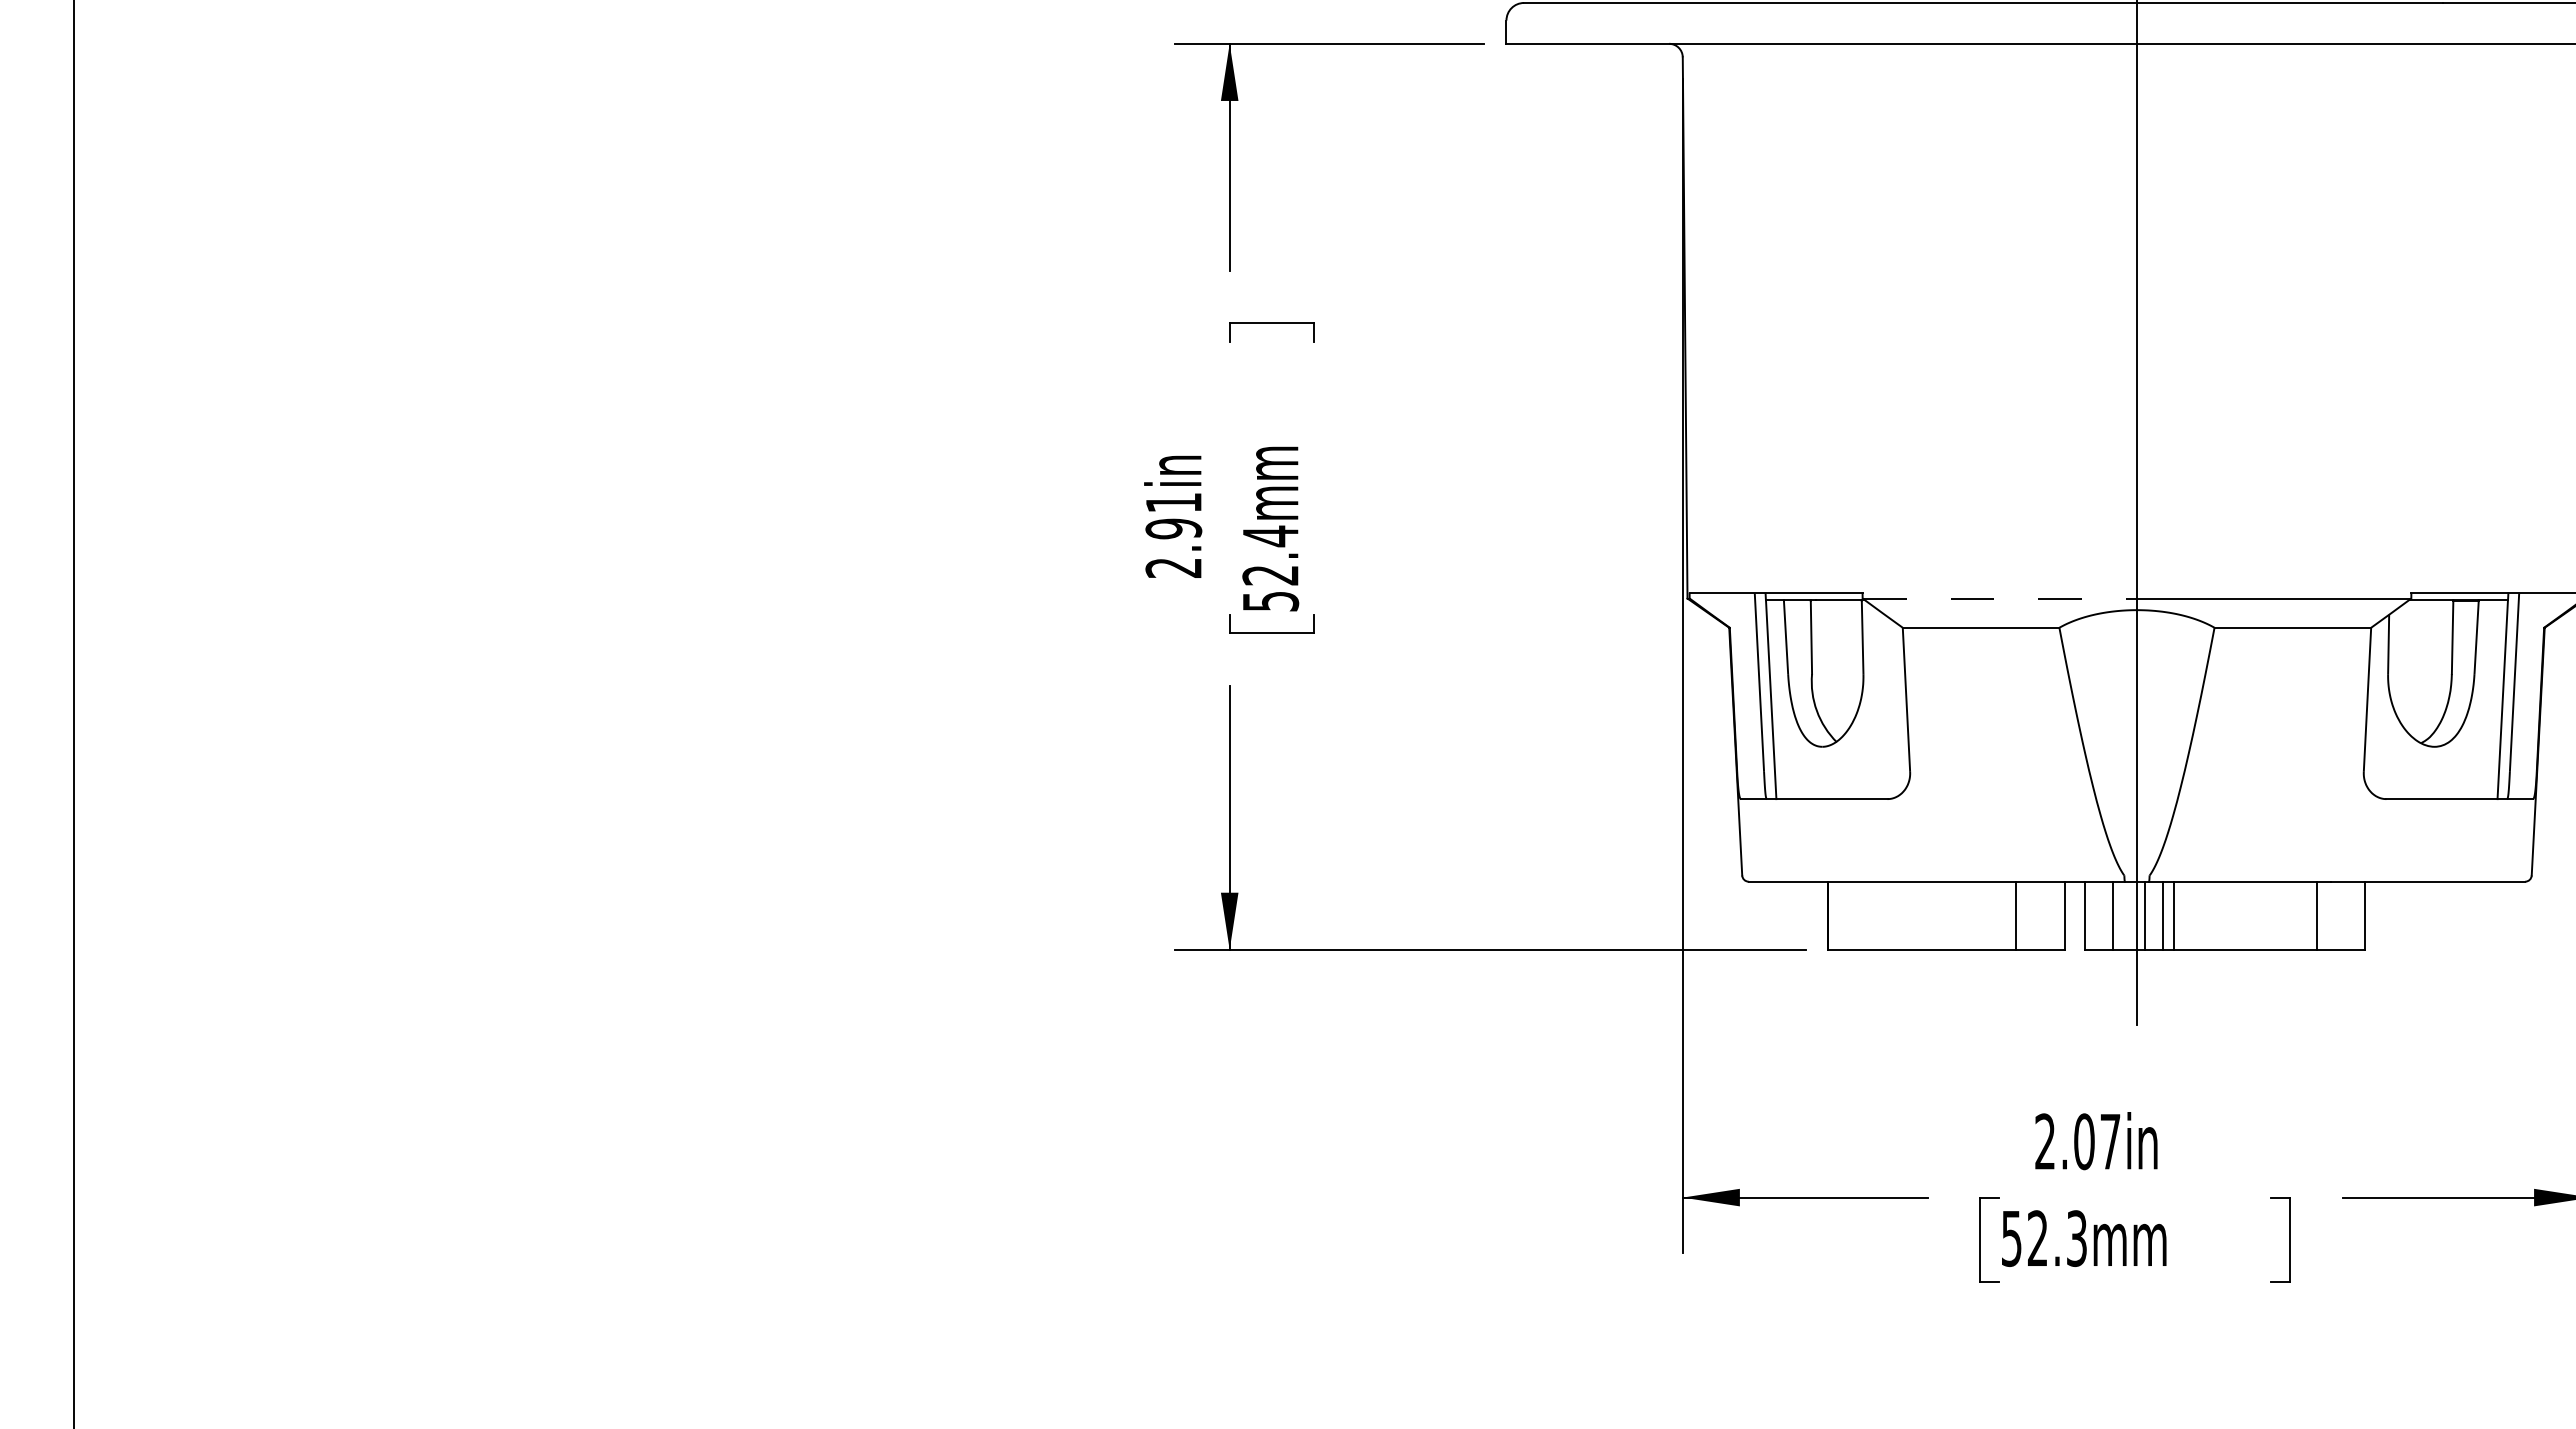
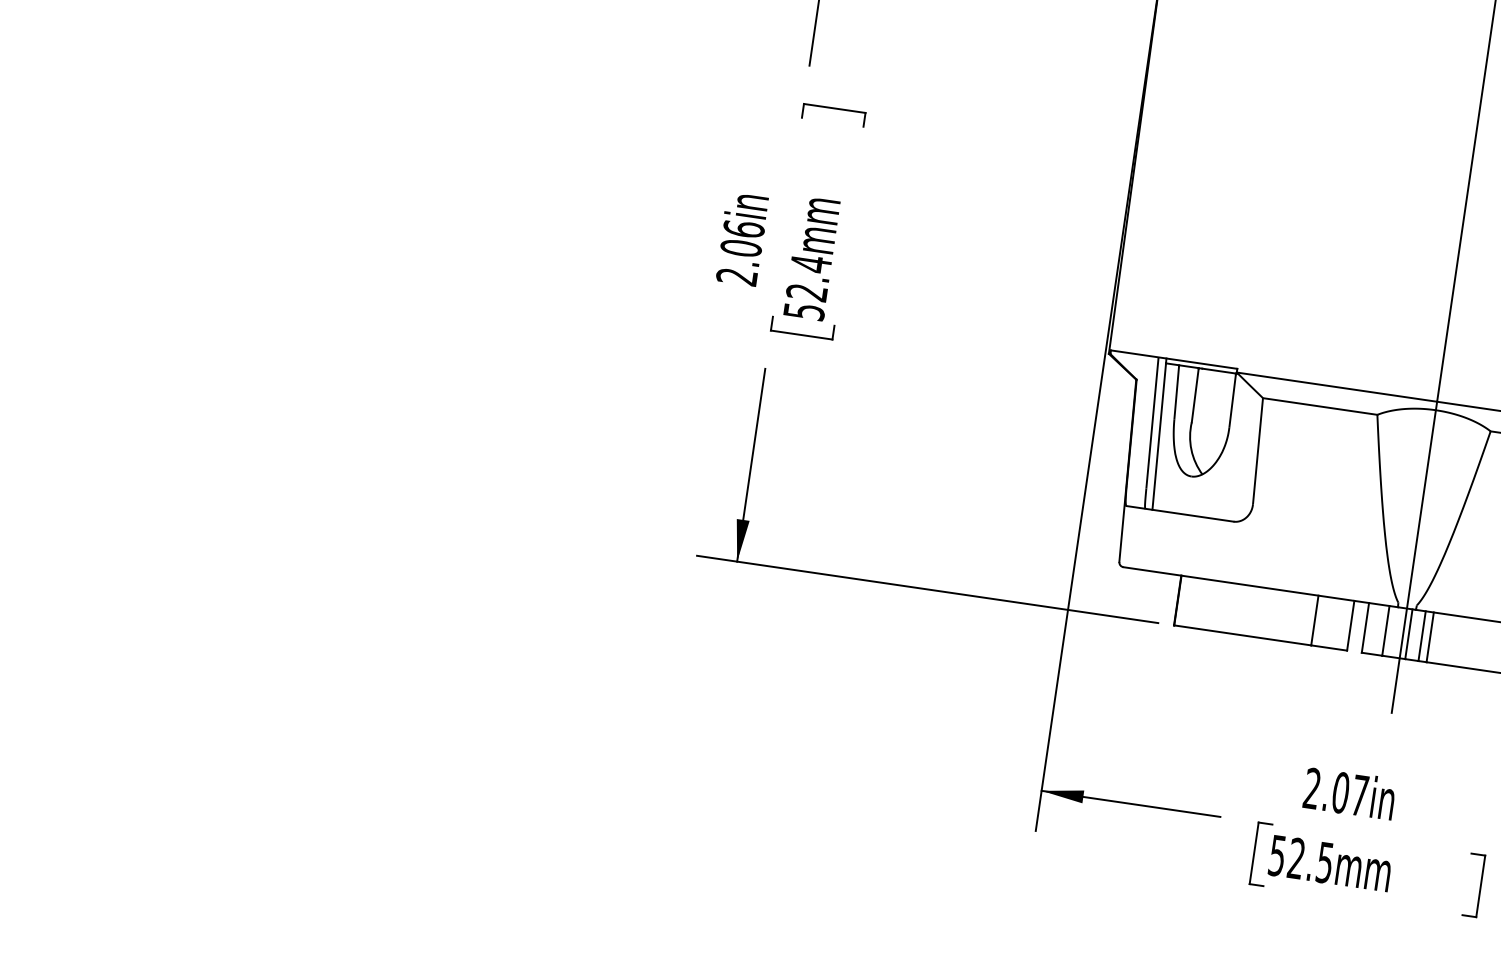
text: (1173, 515) -> (742, 238), 2.91in -> 2.06in
line: (2000, 598) -> (1337, 387), dashed -> solid
text: (2076, 1238) -> (1324, 862), 52.3mm -> 52.5mm

